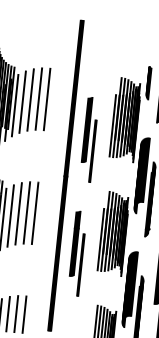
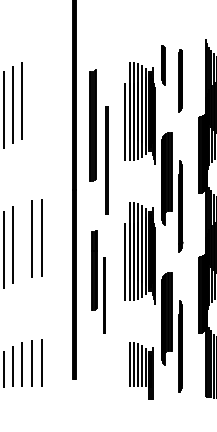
line: (38, 98) -> (31, 98), removed
line: (46, 98) -> (41, 97), removed
part: (89, 139) -> (98, 141), size x1.4
line: (18, 213) -> (21, 240), removed

